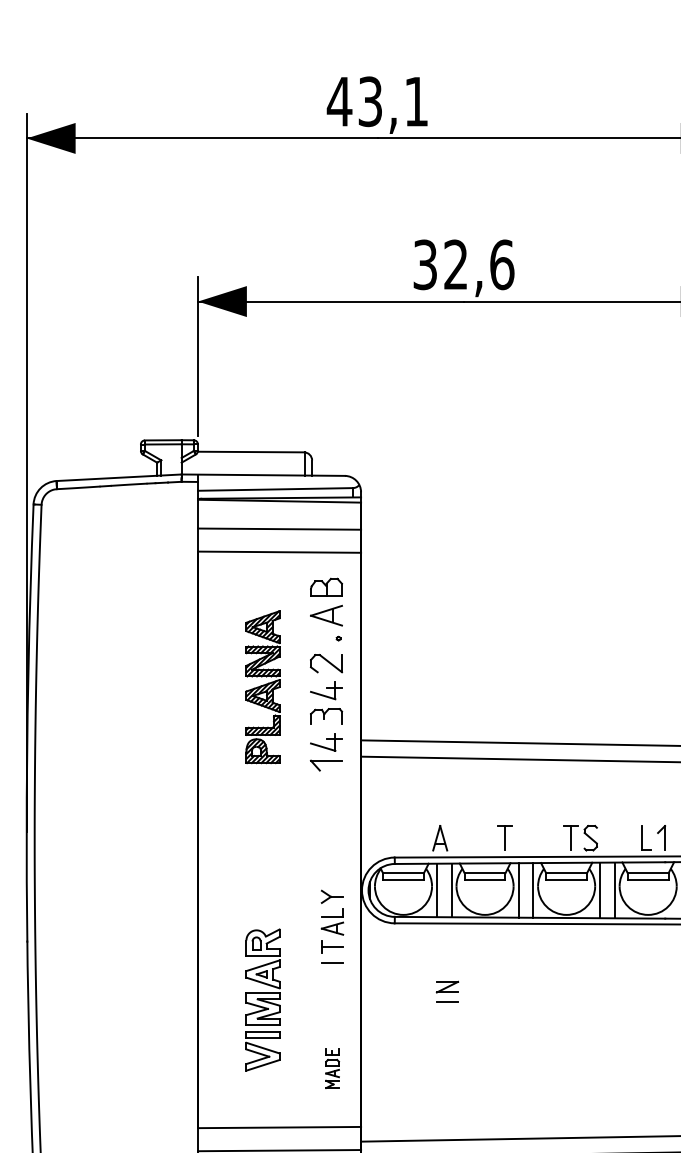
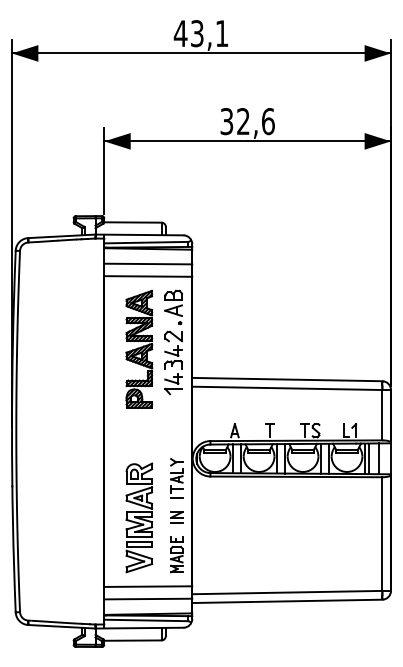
part: (263, 685) -> (139, 348), size x1.43
part: (446, 991) -> (176, 517), moved
part: (263, 999) -> (139, 517), size x1.43
part: (331, 1067) -> (176, 554), size x1.67

